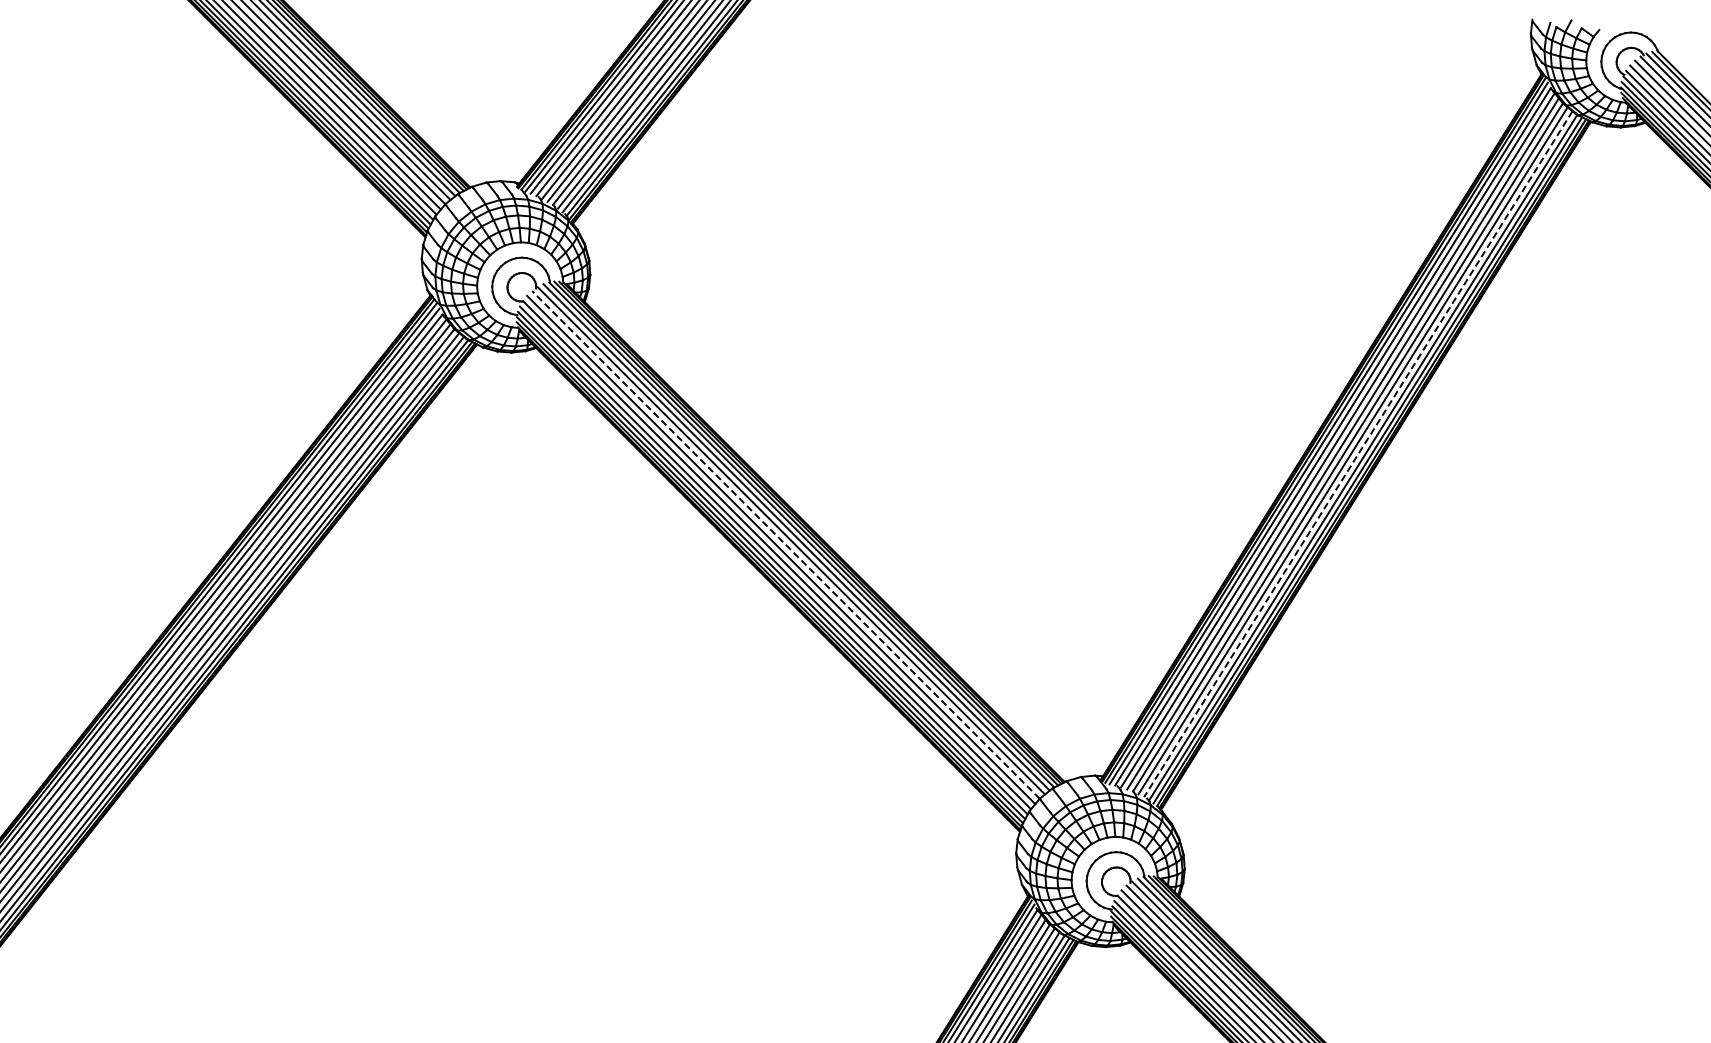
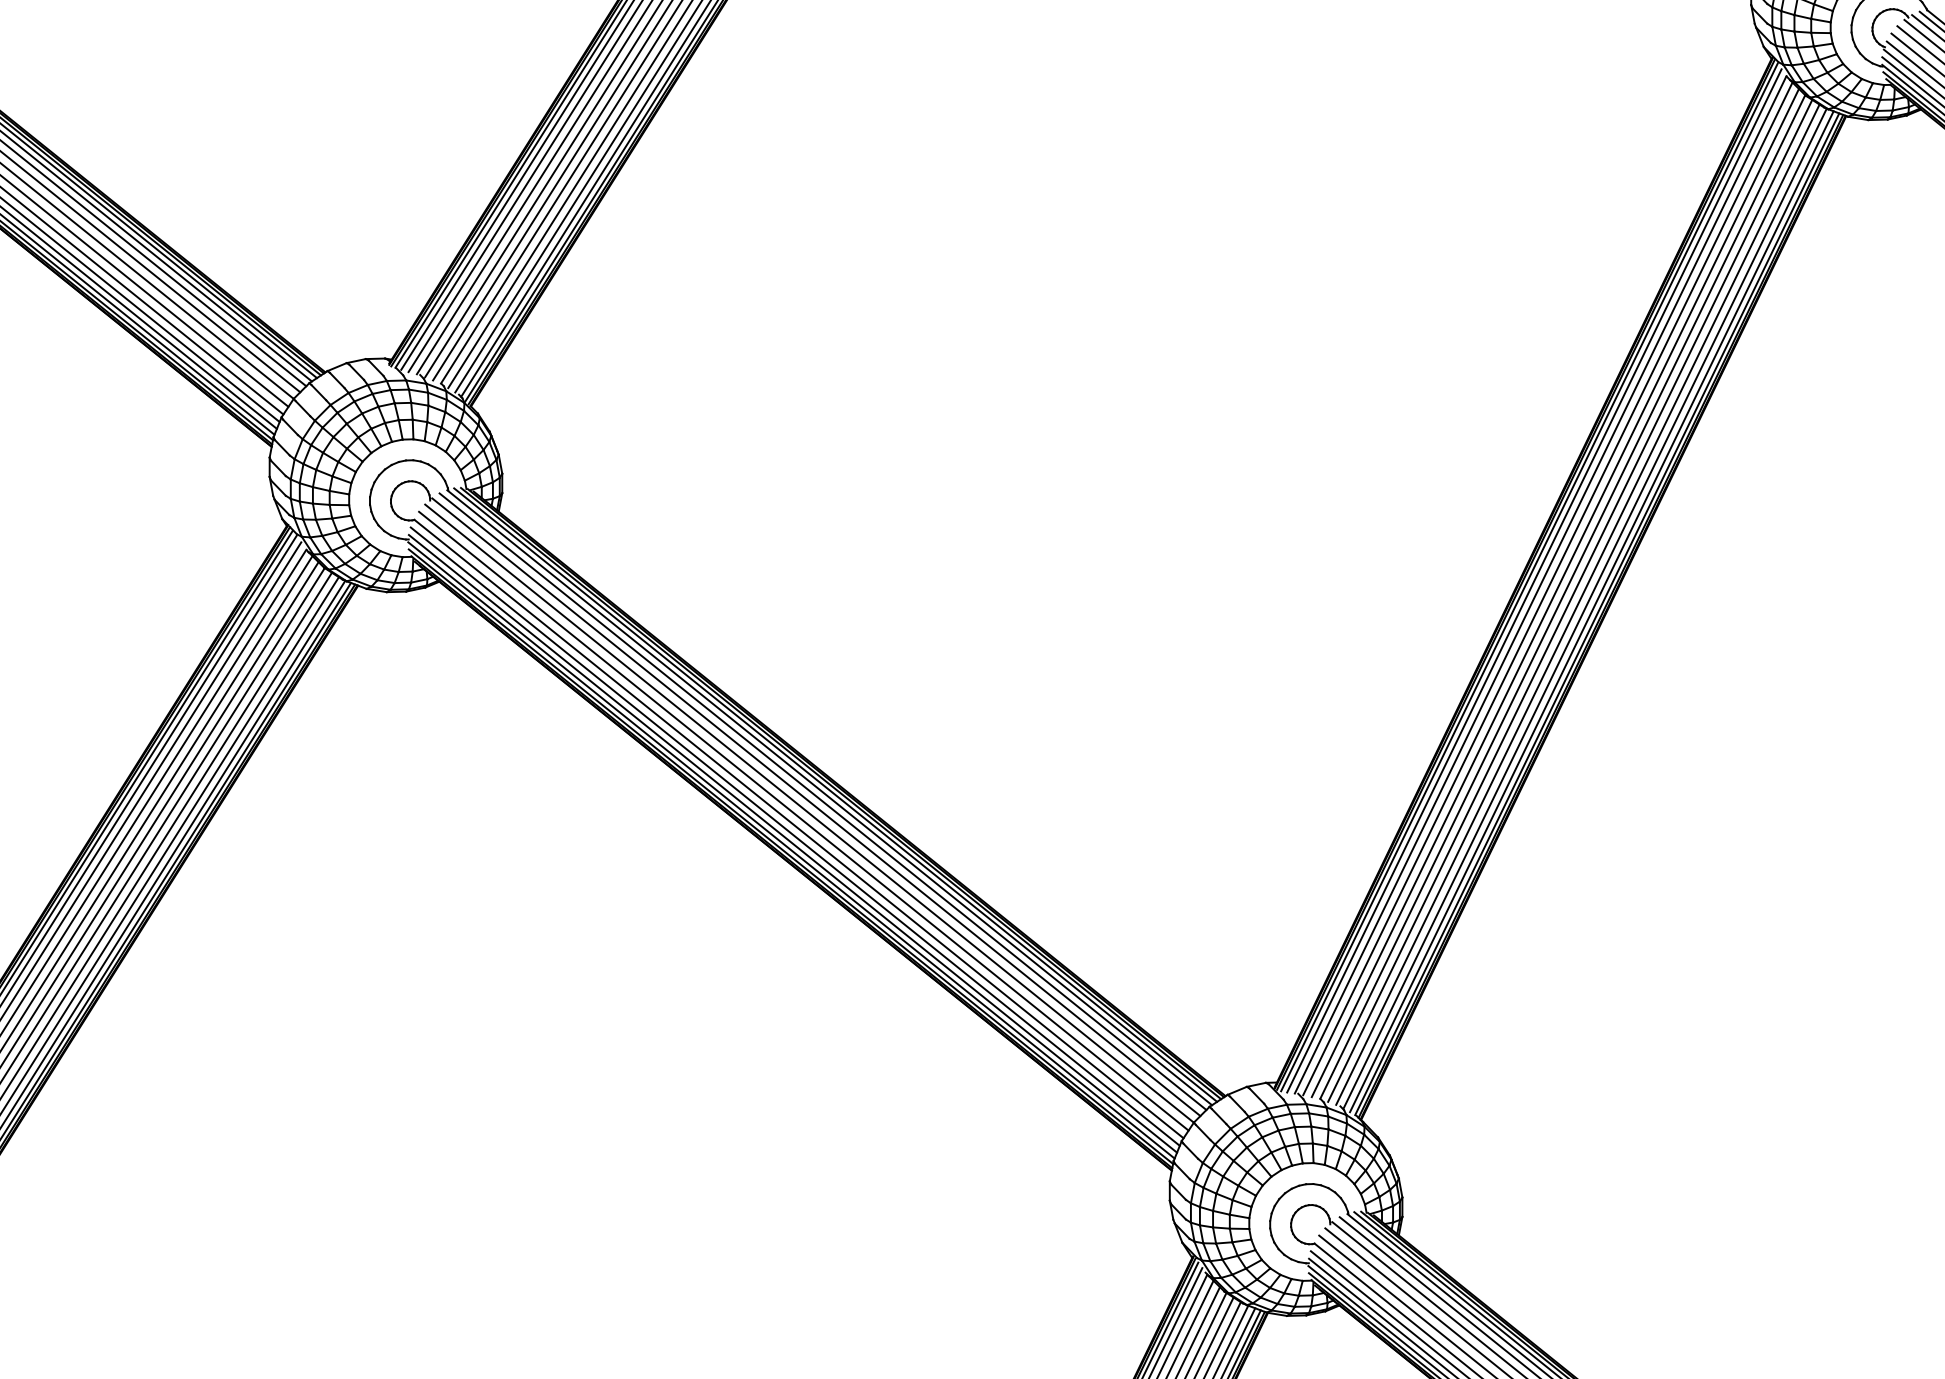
line: (1358, 454) -> (1578, 605), dashed -> solid
line: (785, 544) -> (808, 813), dashed -> solid

